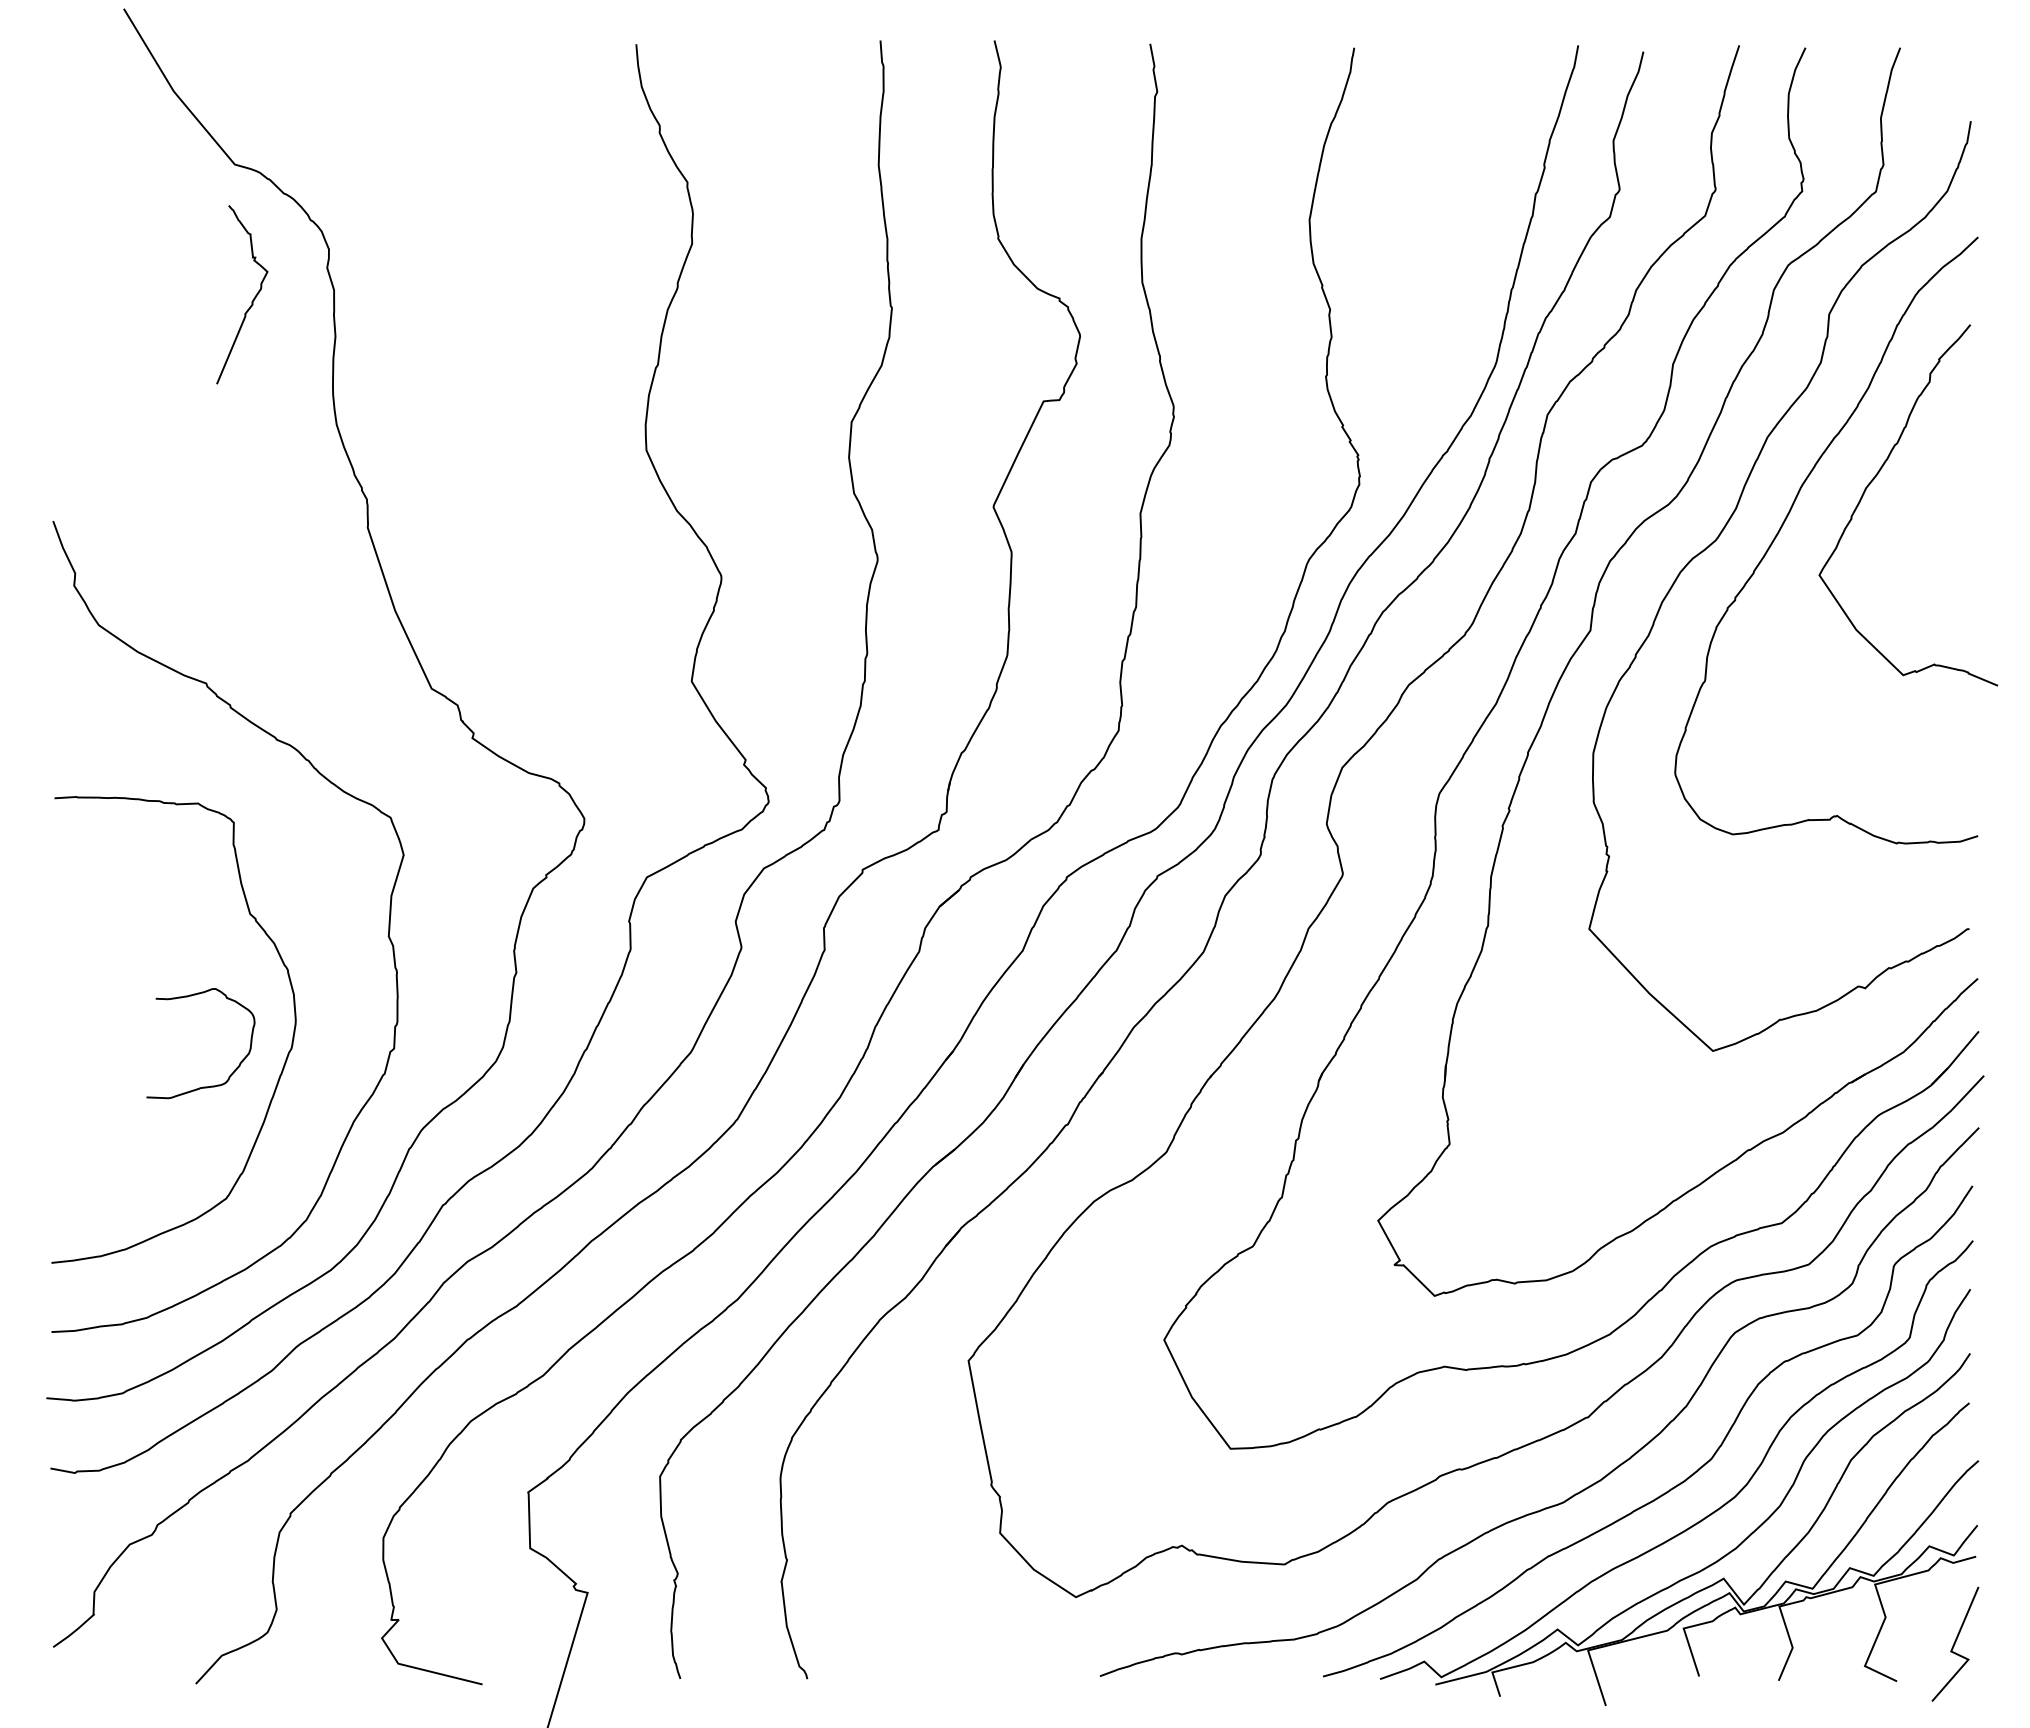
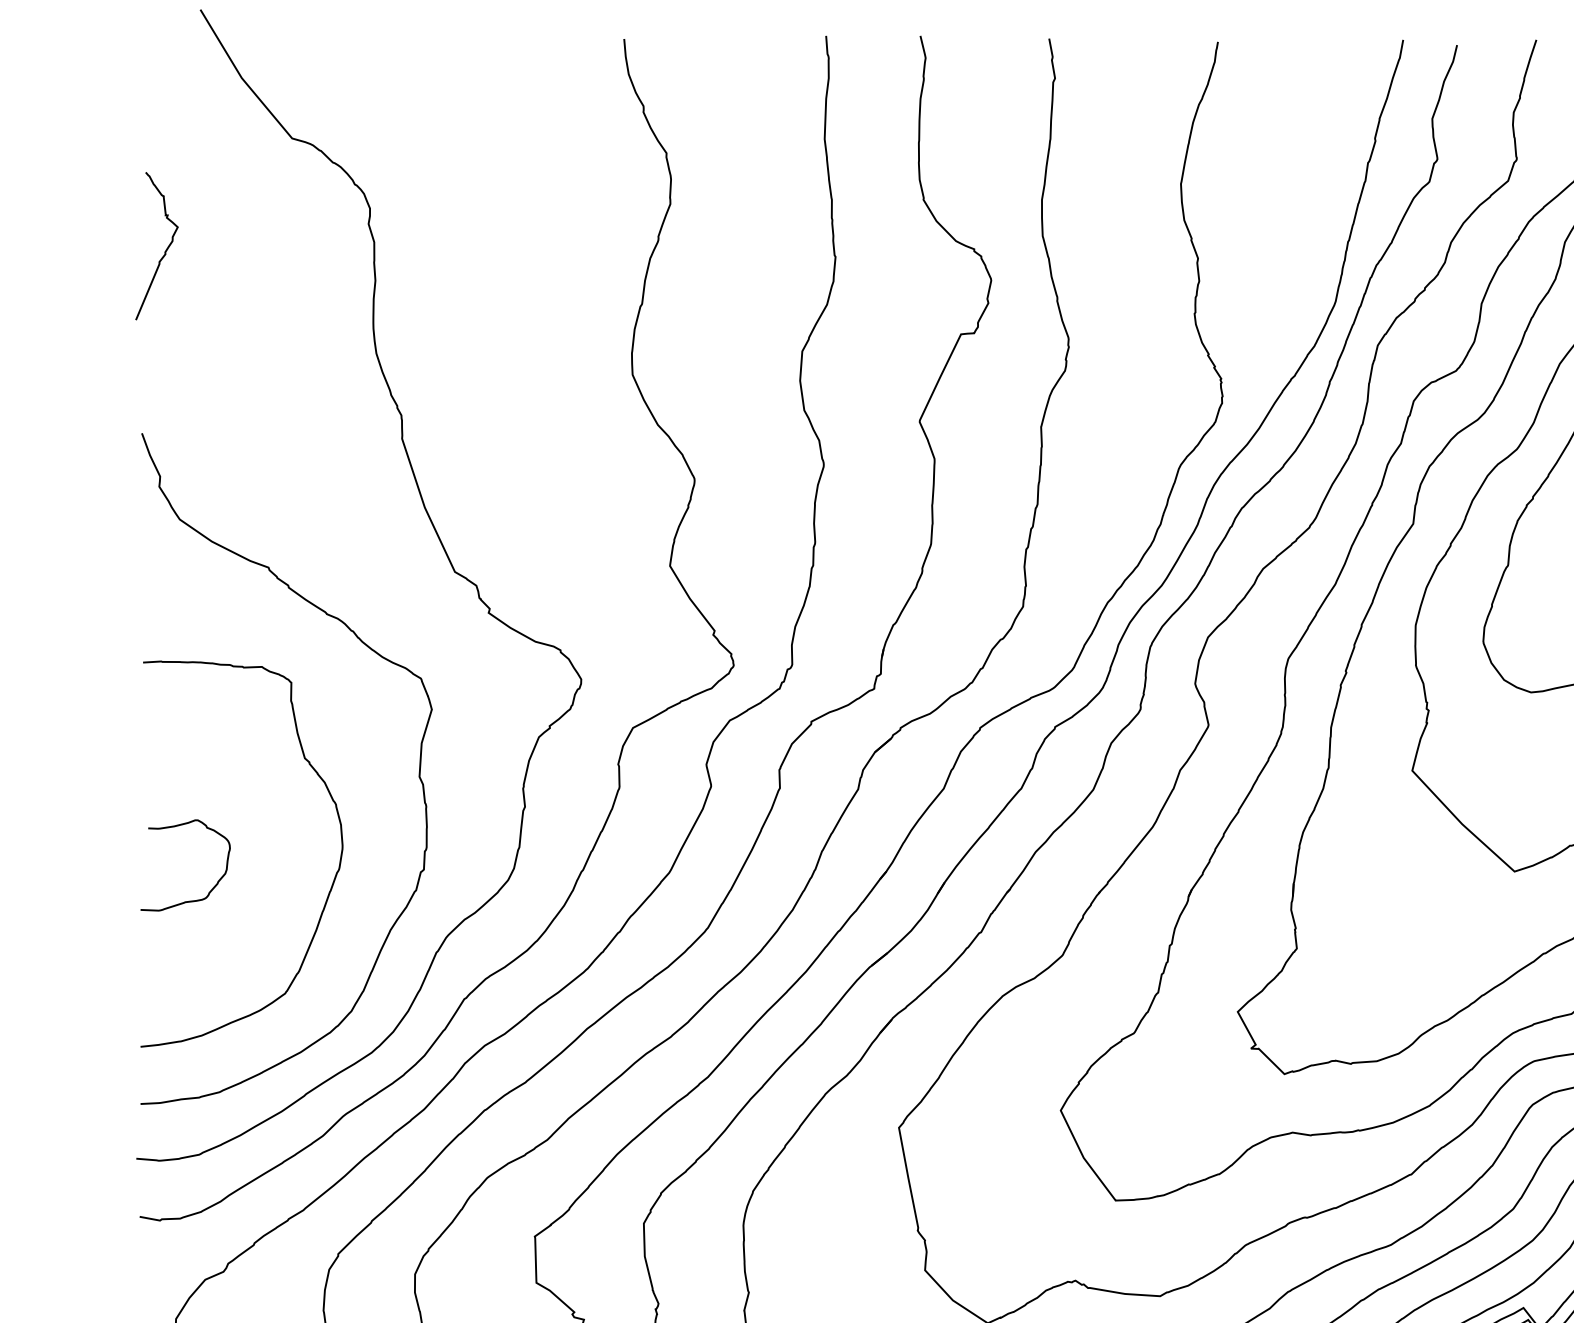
curve: (251, 301) -> (164, 251), moved
curve: (234, 1069) -> (213, 886), moved

